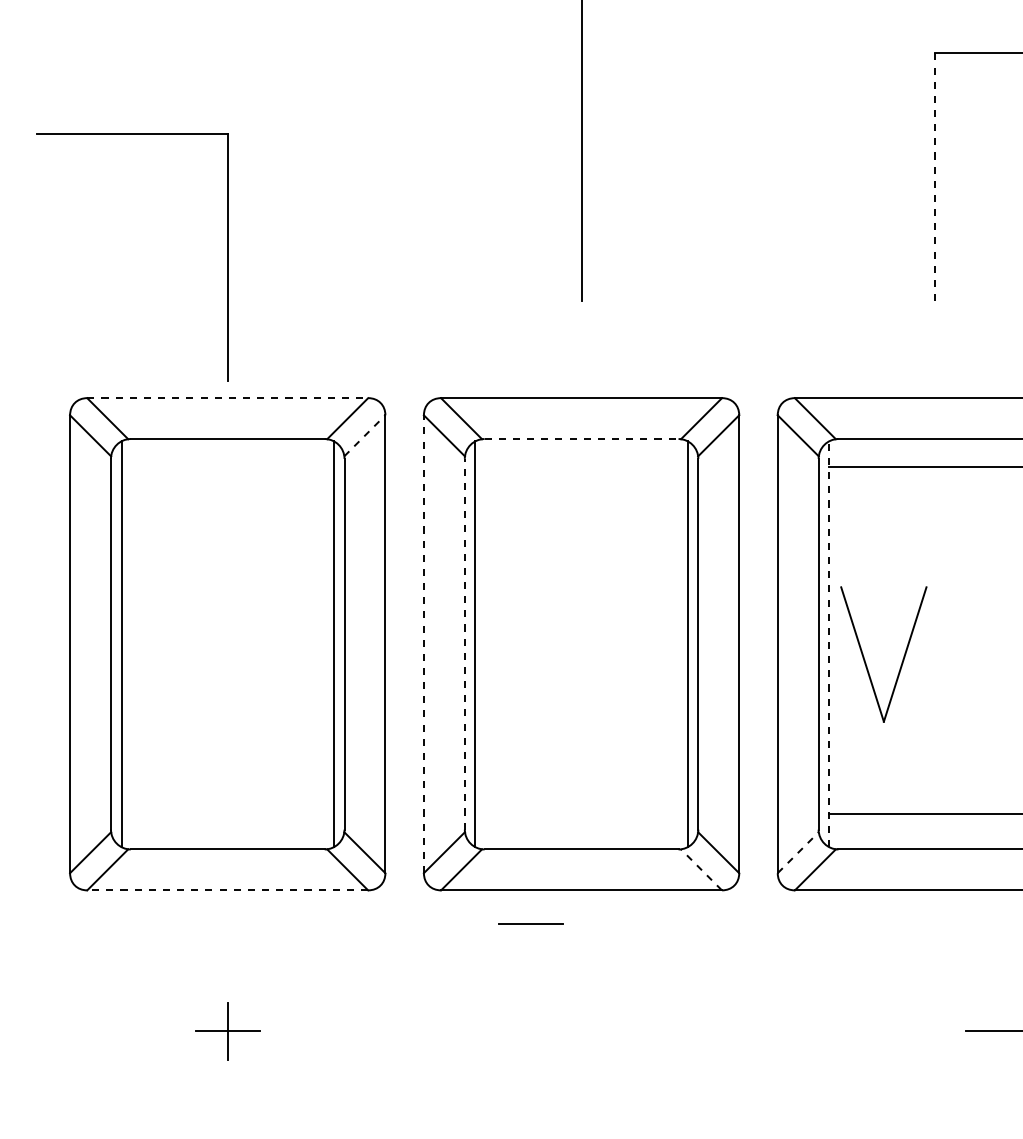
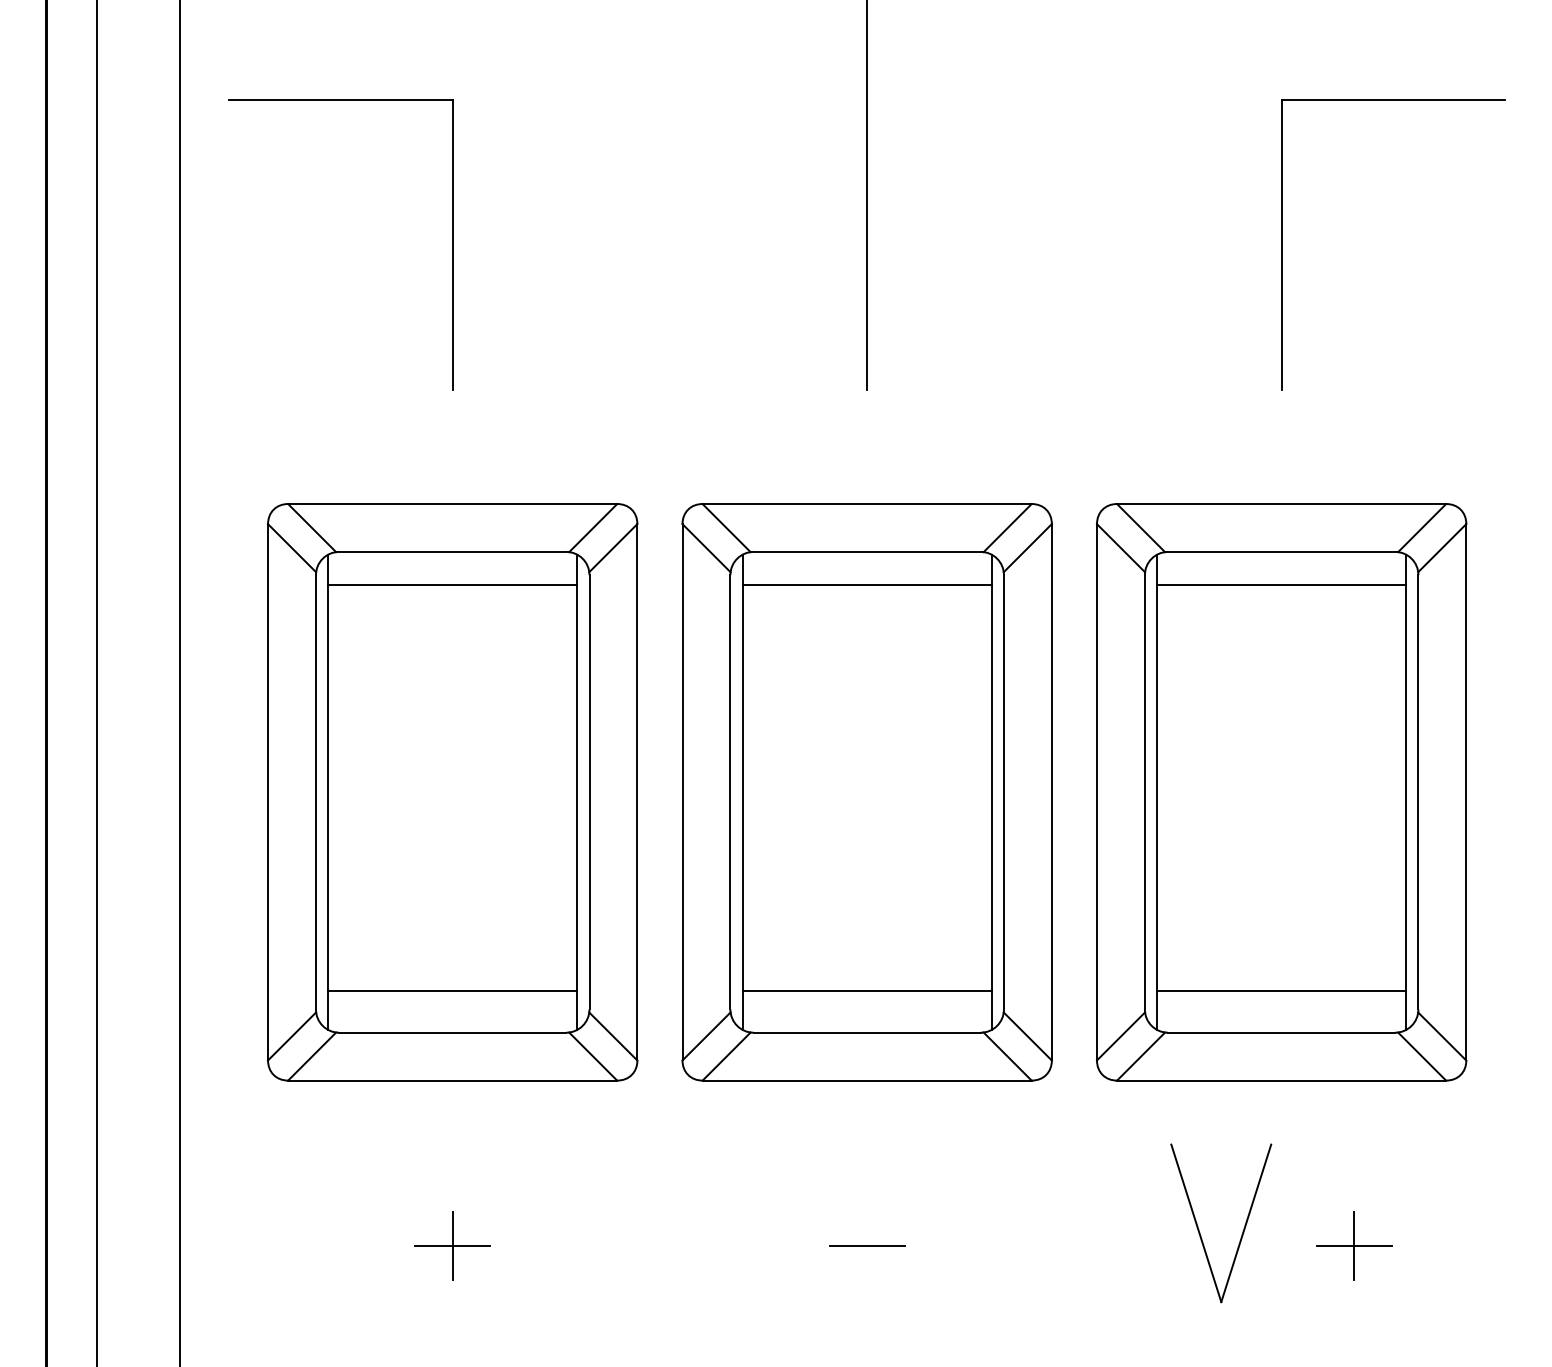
line: (935, 176) -> (1281, 244), dashed -> solid
part: (227, 256) -> (452, 244), moved
line: (227, 398) -> (452, 504), dashed -> solid
line: (365, 436) -> (613, 548), dashed -> solid
line: (581, 438) -> (867, 551), dashed -> solid
line: (227, 467) -> (452, 585), added
line: (580, 467) -> (866, 585), added
line: (423, 643) -> (682, 791), dashed -> solid
line: (464, 643) -> (730, 791), dashed -> solid
line: (829, 644) -> (1157, 792), dashed -> solid
part: (901, 661) -> (1242, 1231), moved
line: (227, 814) -> (452, 991), added
line: (580, 814) -> (866, 991), added
line: (798, 852) -> (1121, 1036), dashed -> solid
line: (701, 869) -> (1007, 1056), dashed -> solid
line: (227, 890) -> (452, 1080), dashed -> solid
line: (531, 923) -> (867, 1245), moved
line: (997, 1031) -> (1354, 1245), added

